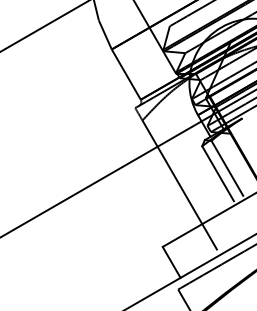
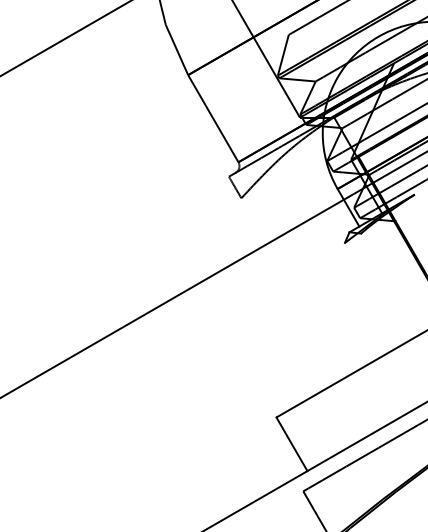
line: (227, 167) -> (388, 279), removed
line: (217, 173) -> (371, 290), removed
line: (179, 185) -> (305, 310), removed

